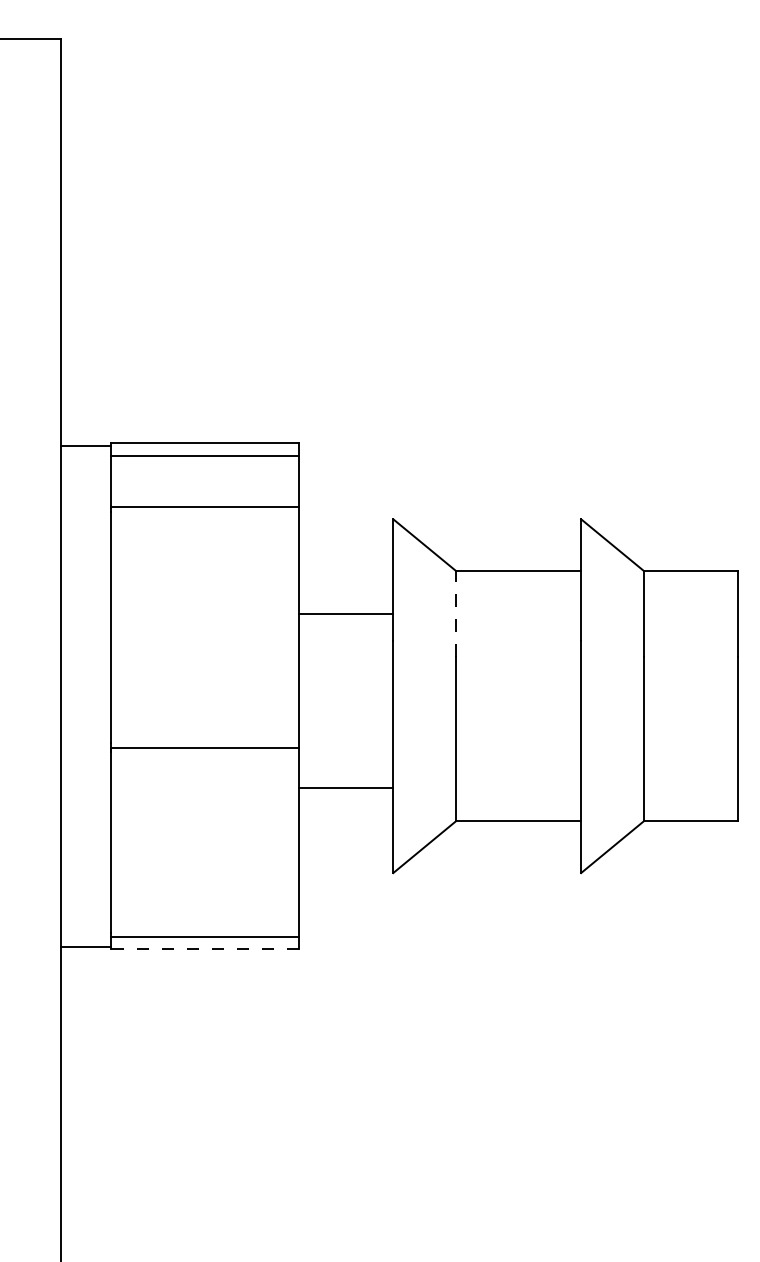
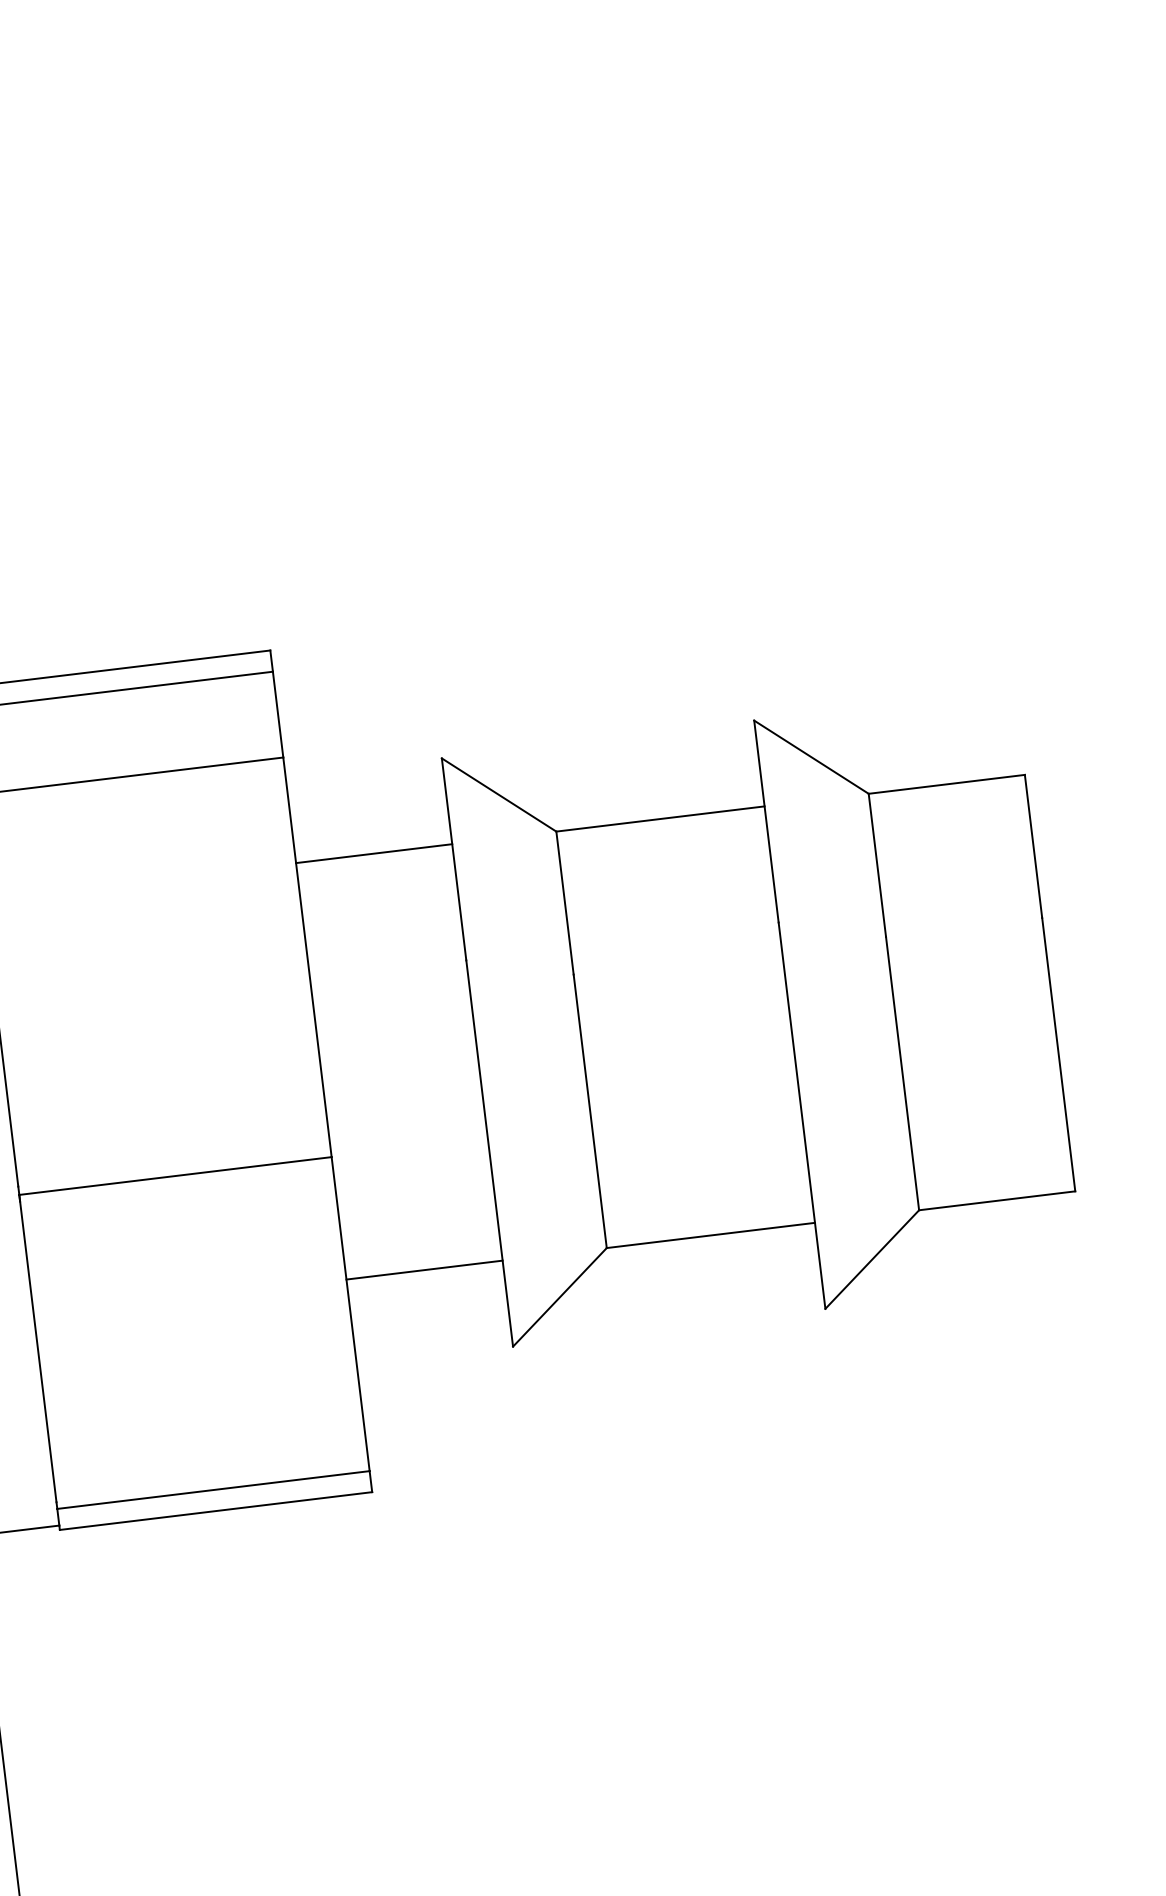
line: (346, 613) -> (374, 852), moved
line: (455, 613) -> (564, 902), dashed -> solid
line: (346, 788) -> (424, 1270), moved
line: (205, 949) -> (216, 1511), dashed -> solid

